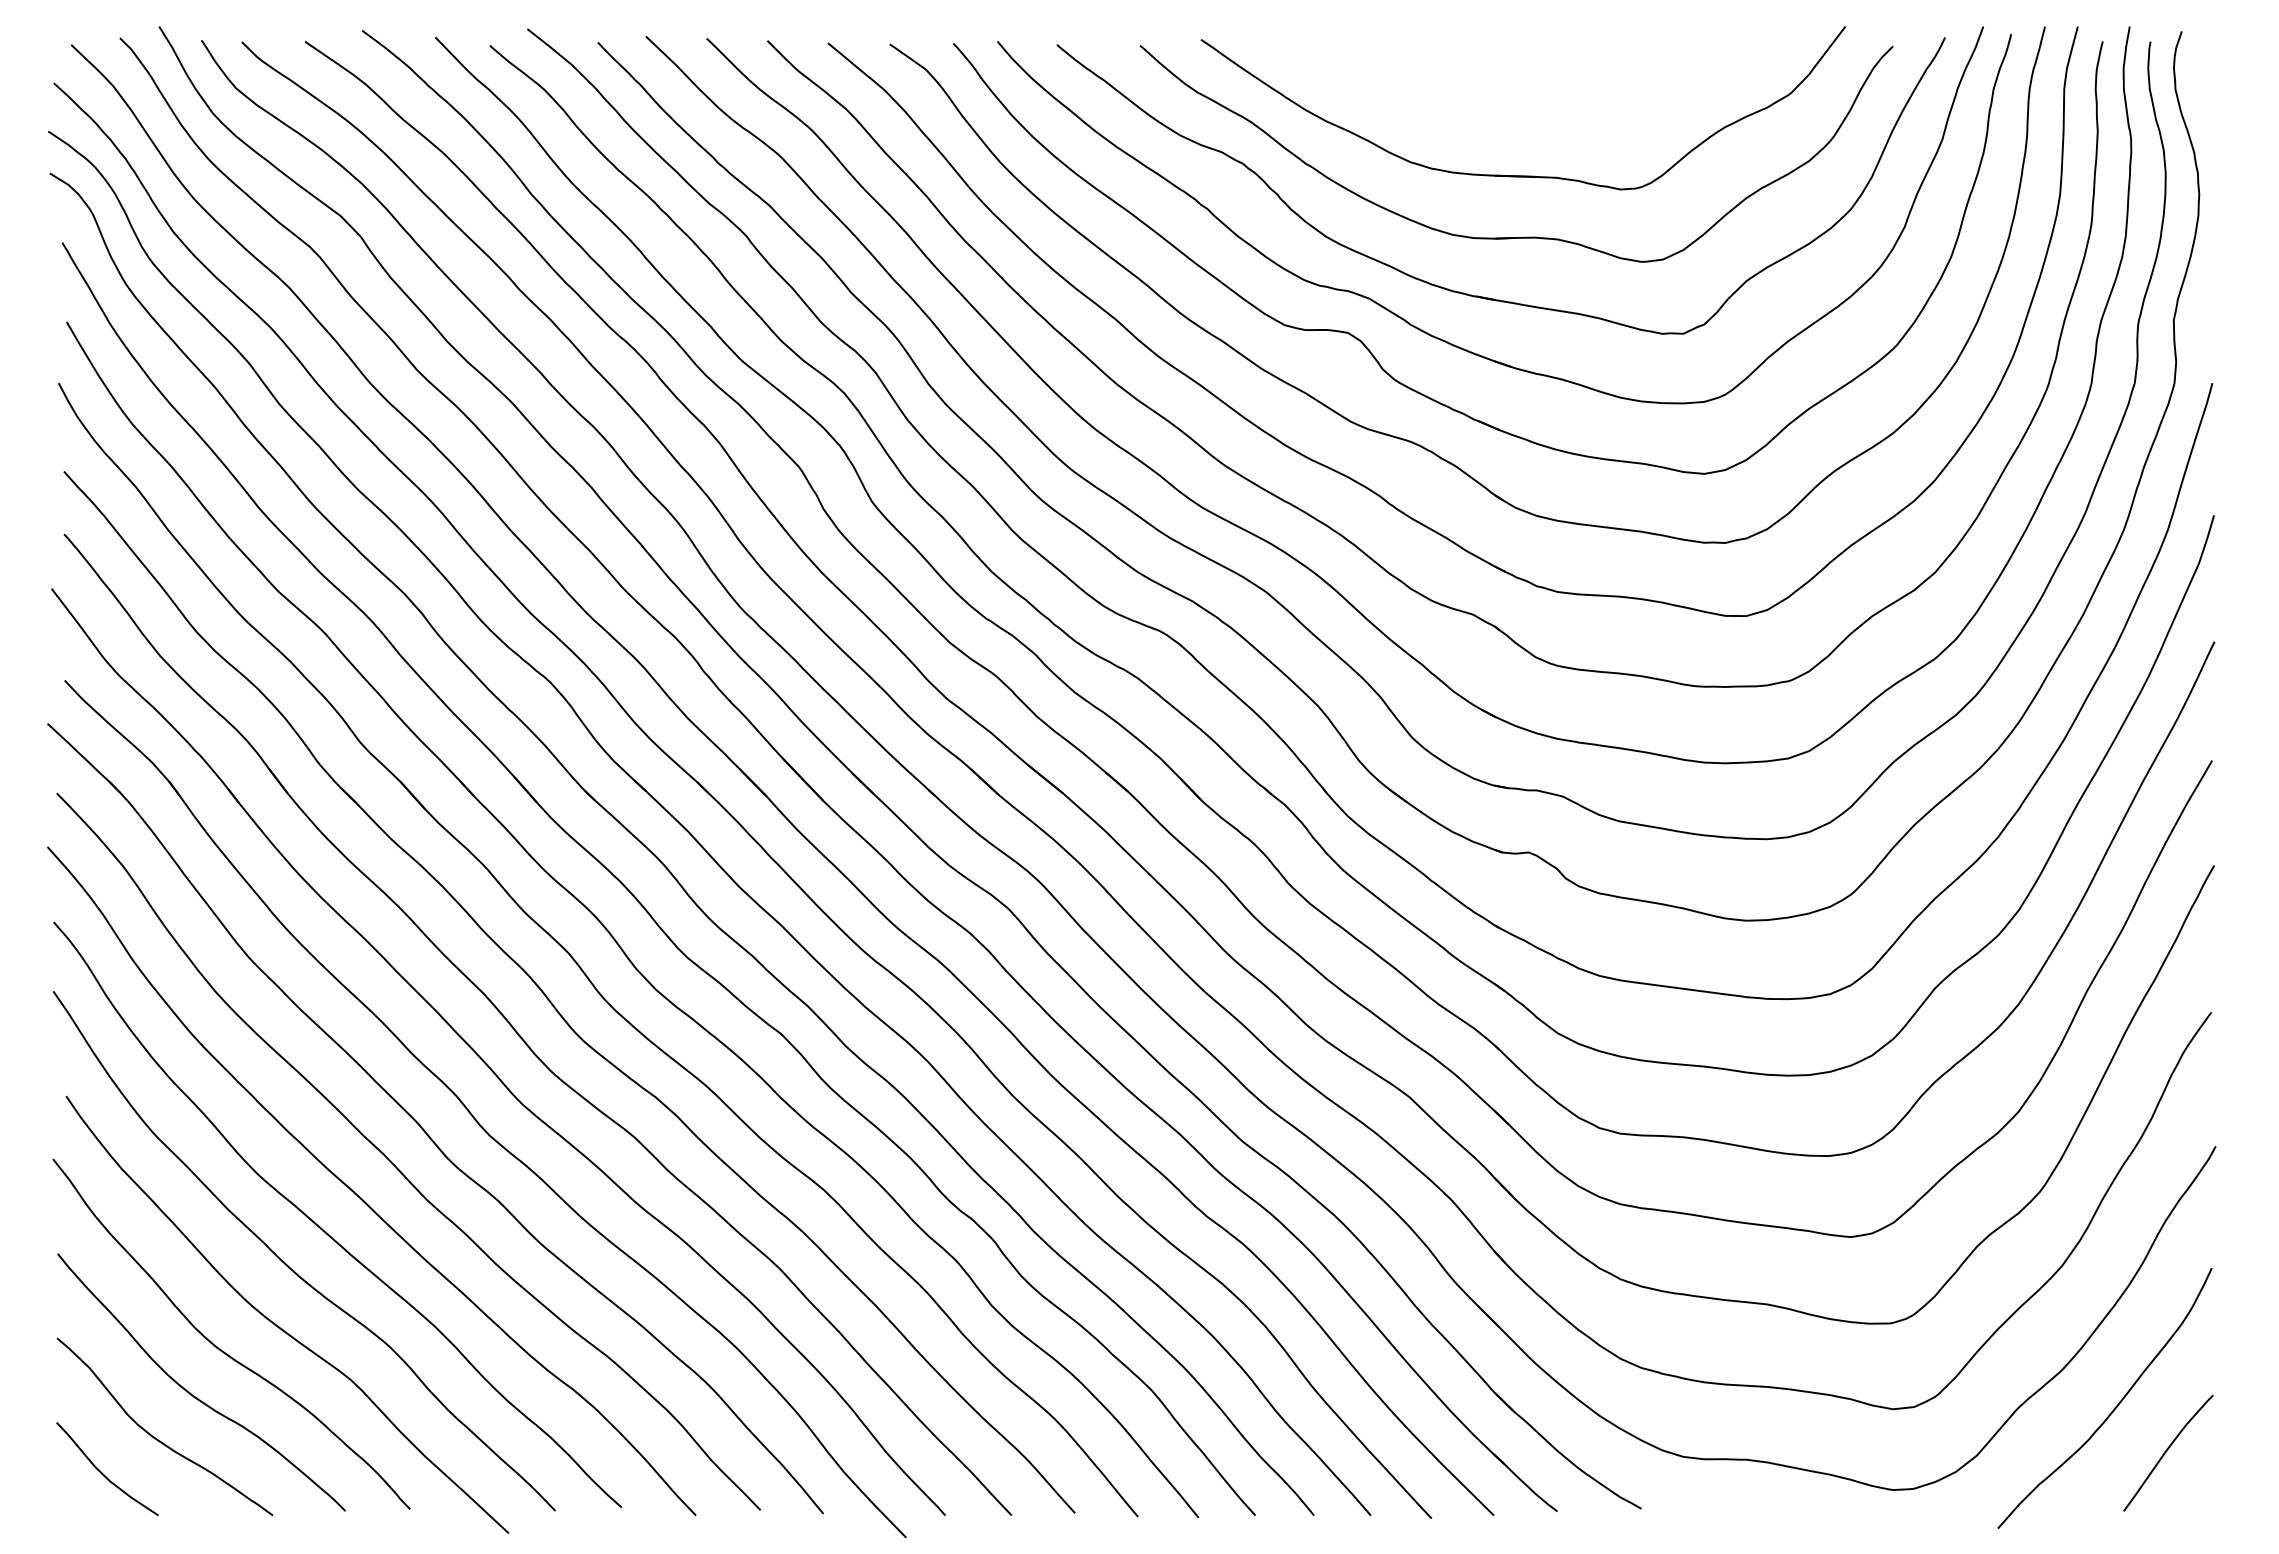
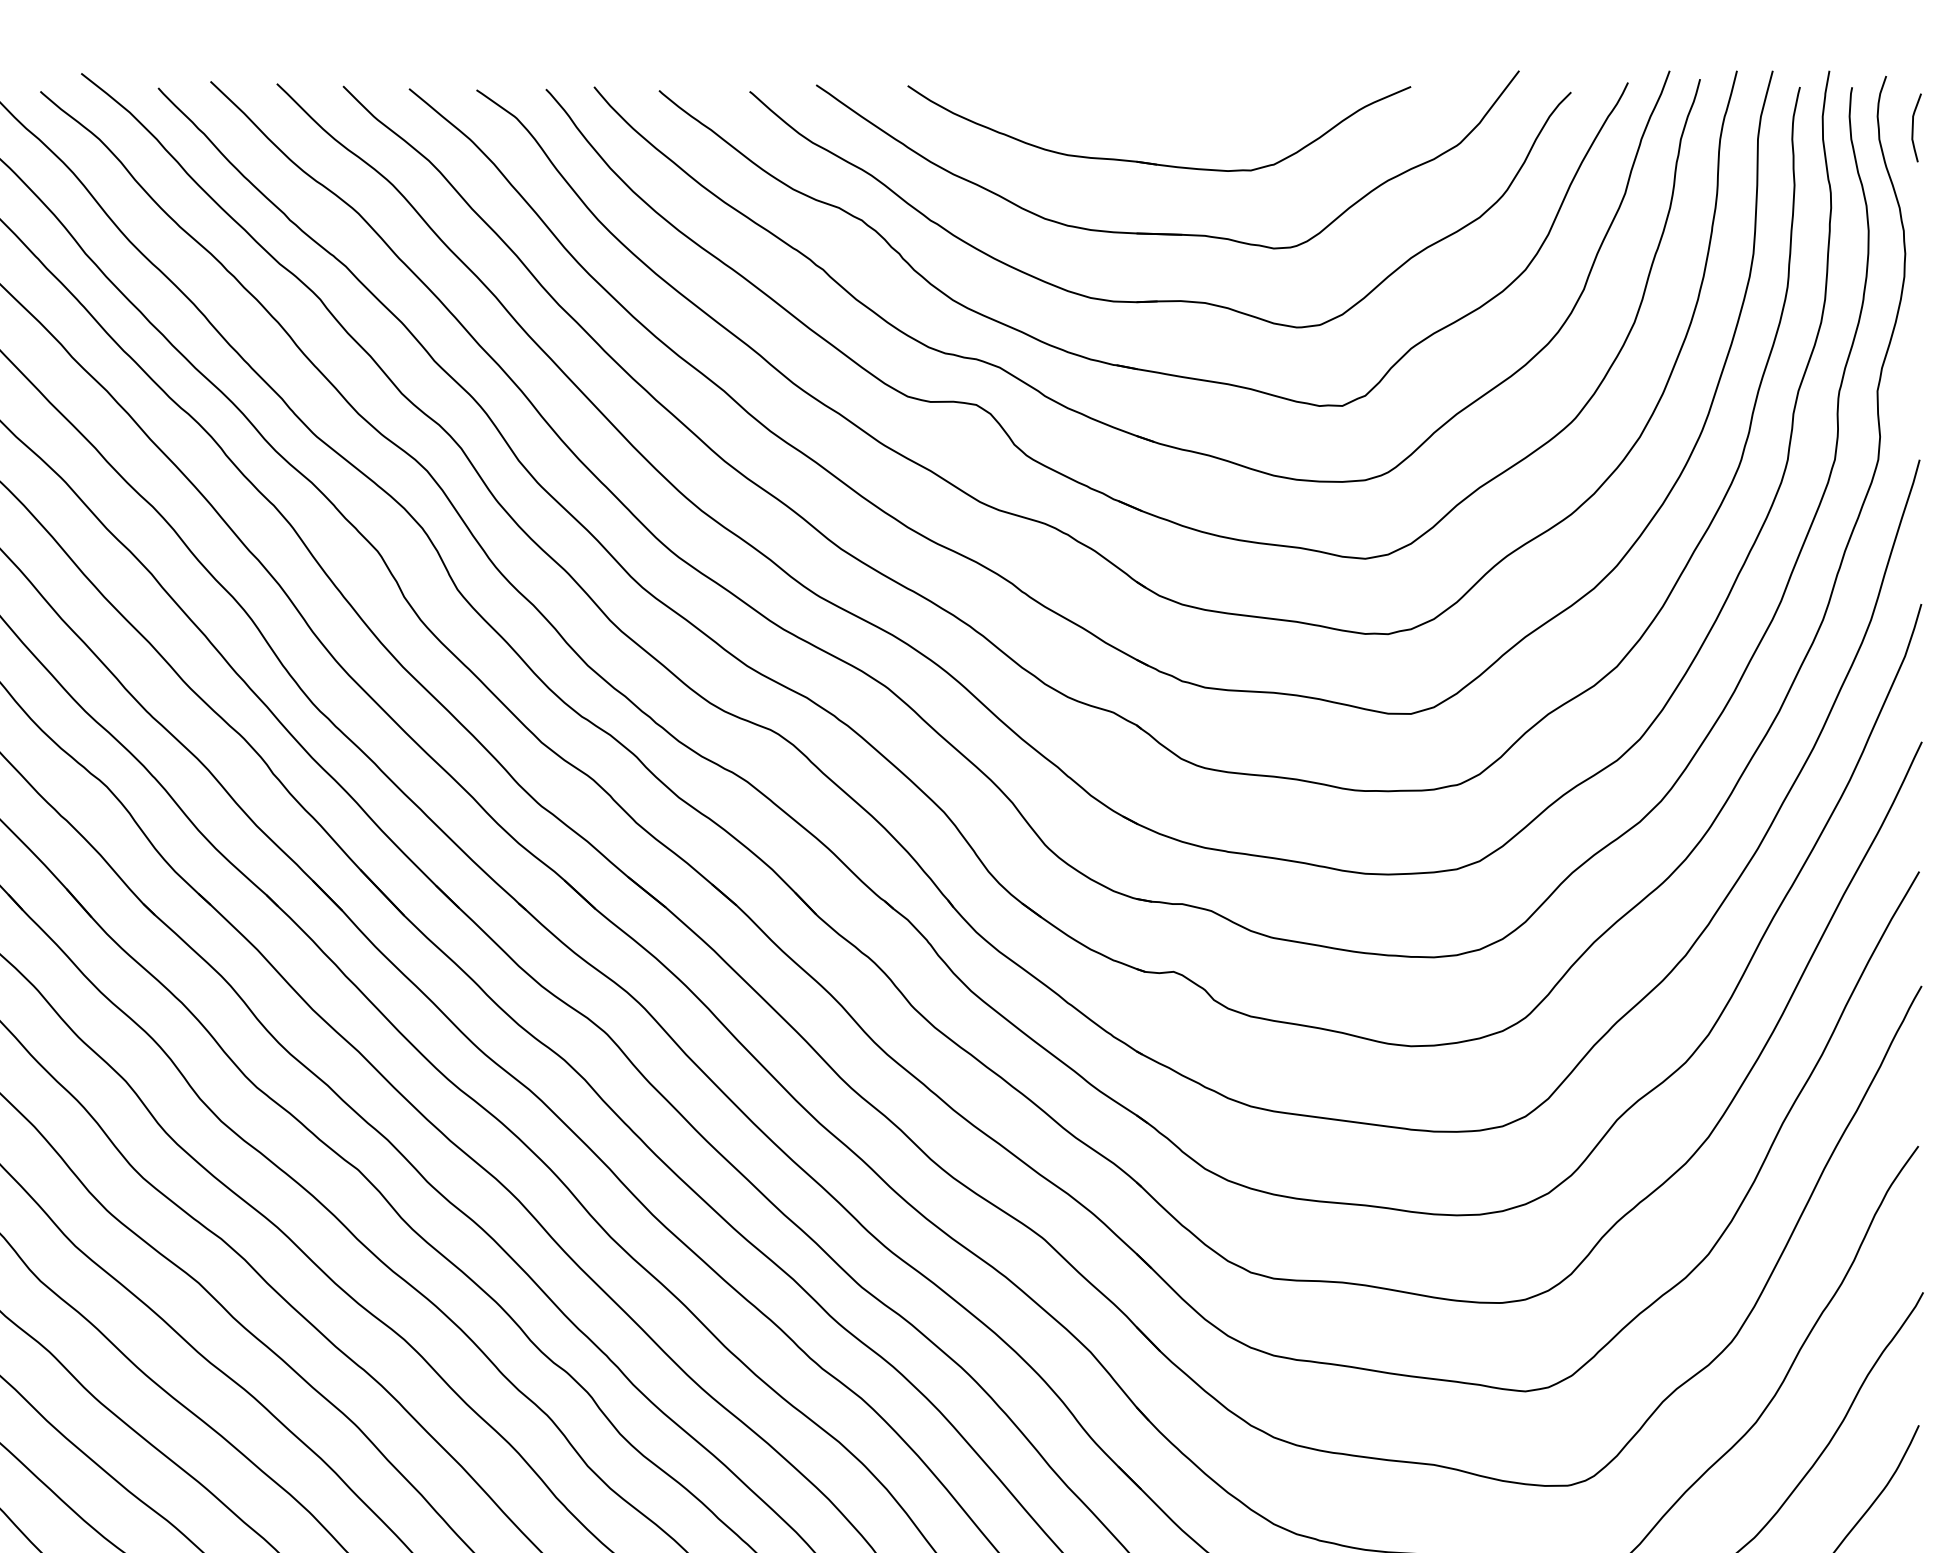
curve: (2207, 76) -> (1914, 125), added
part: (1507, 110) -> (1150, 162), added

